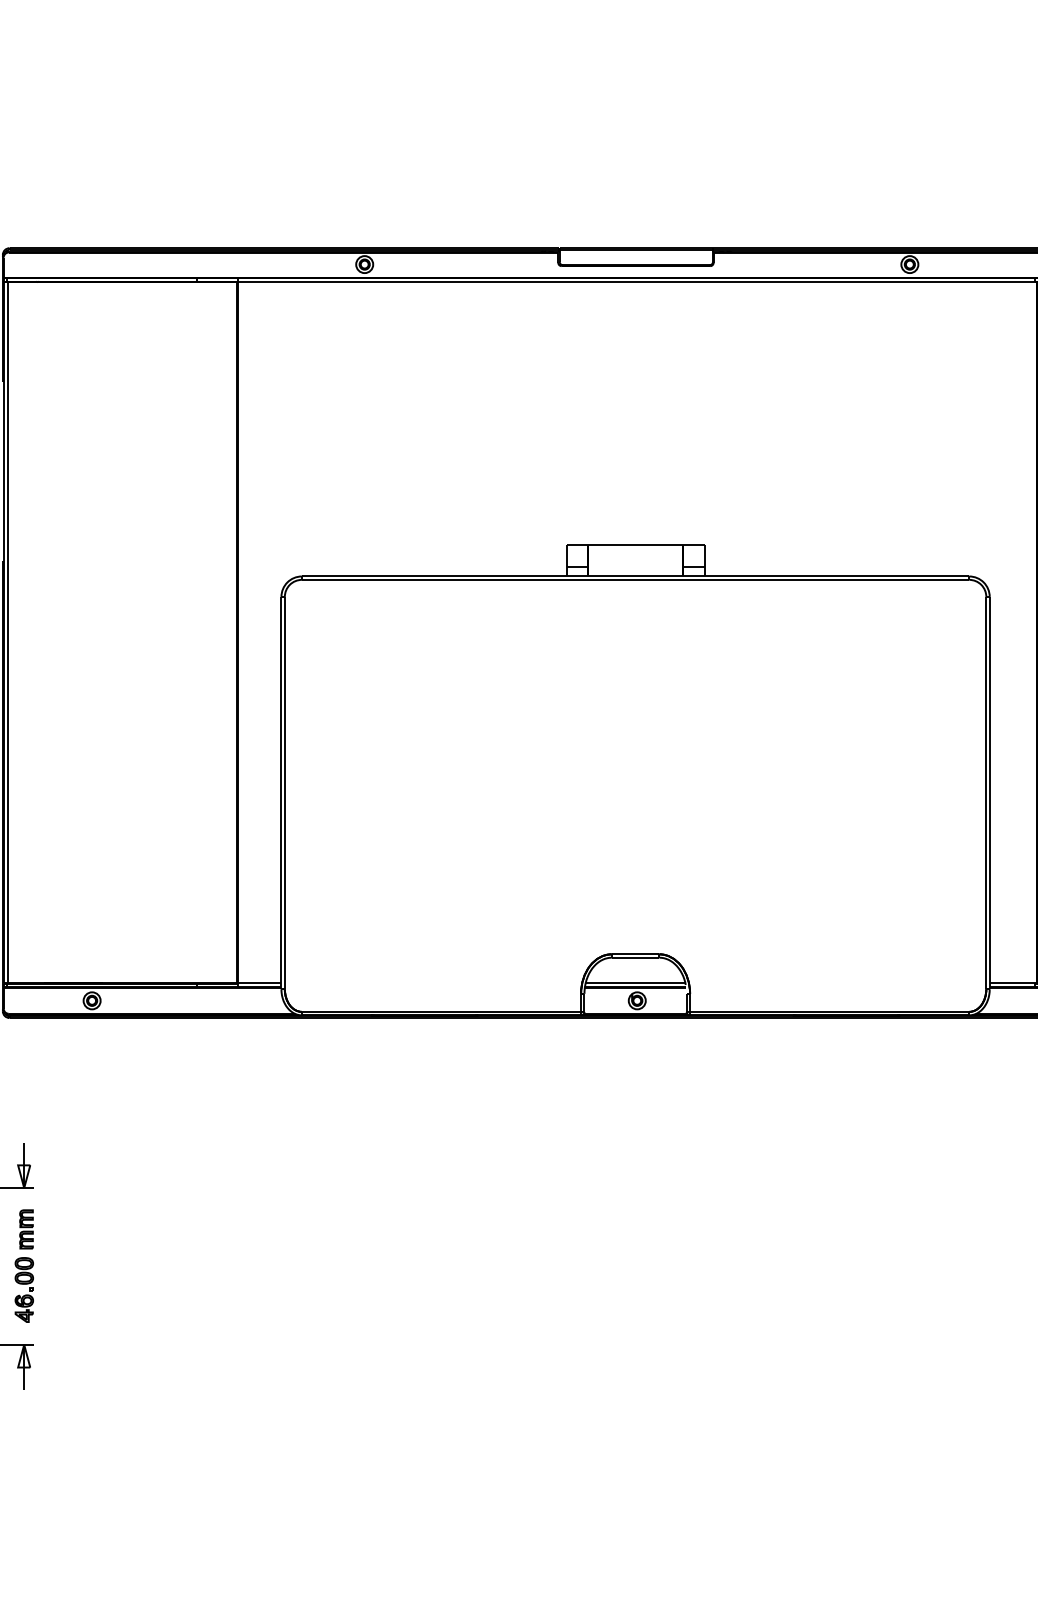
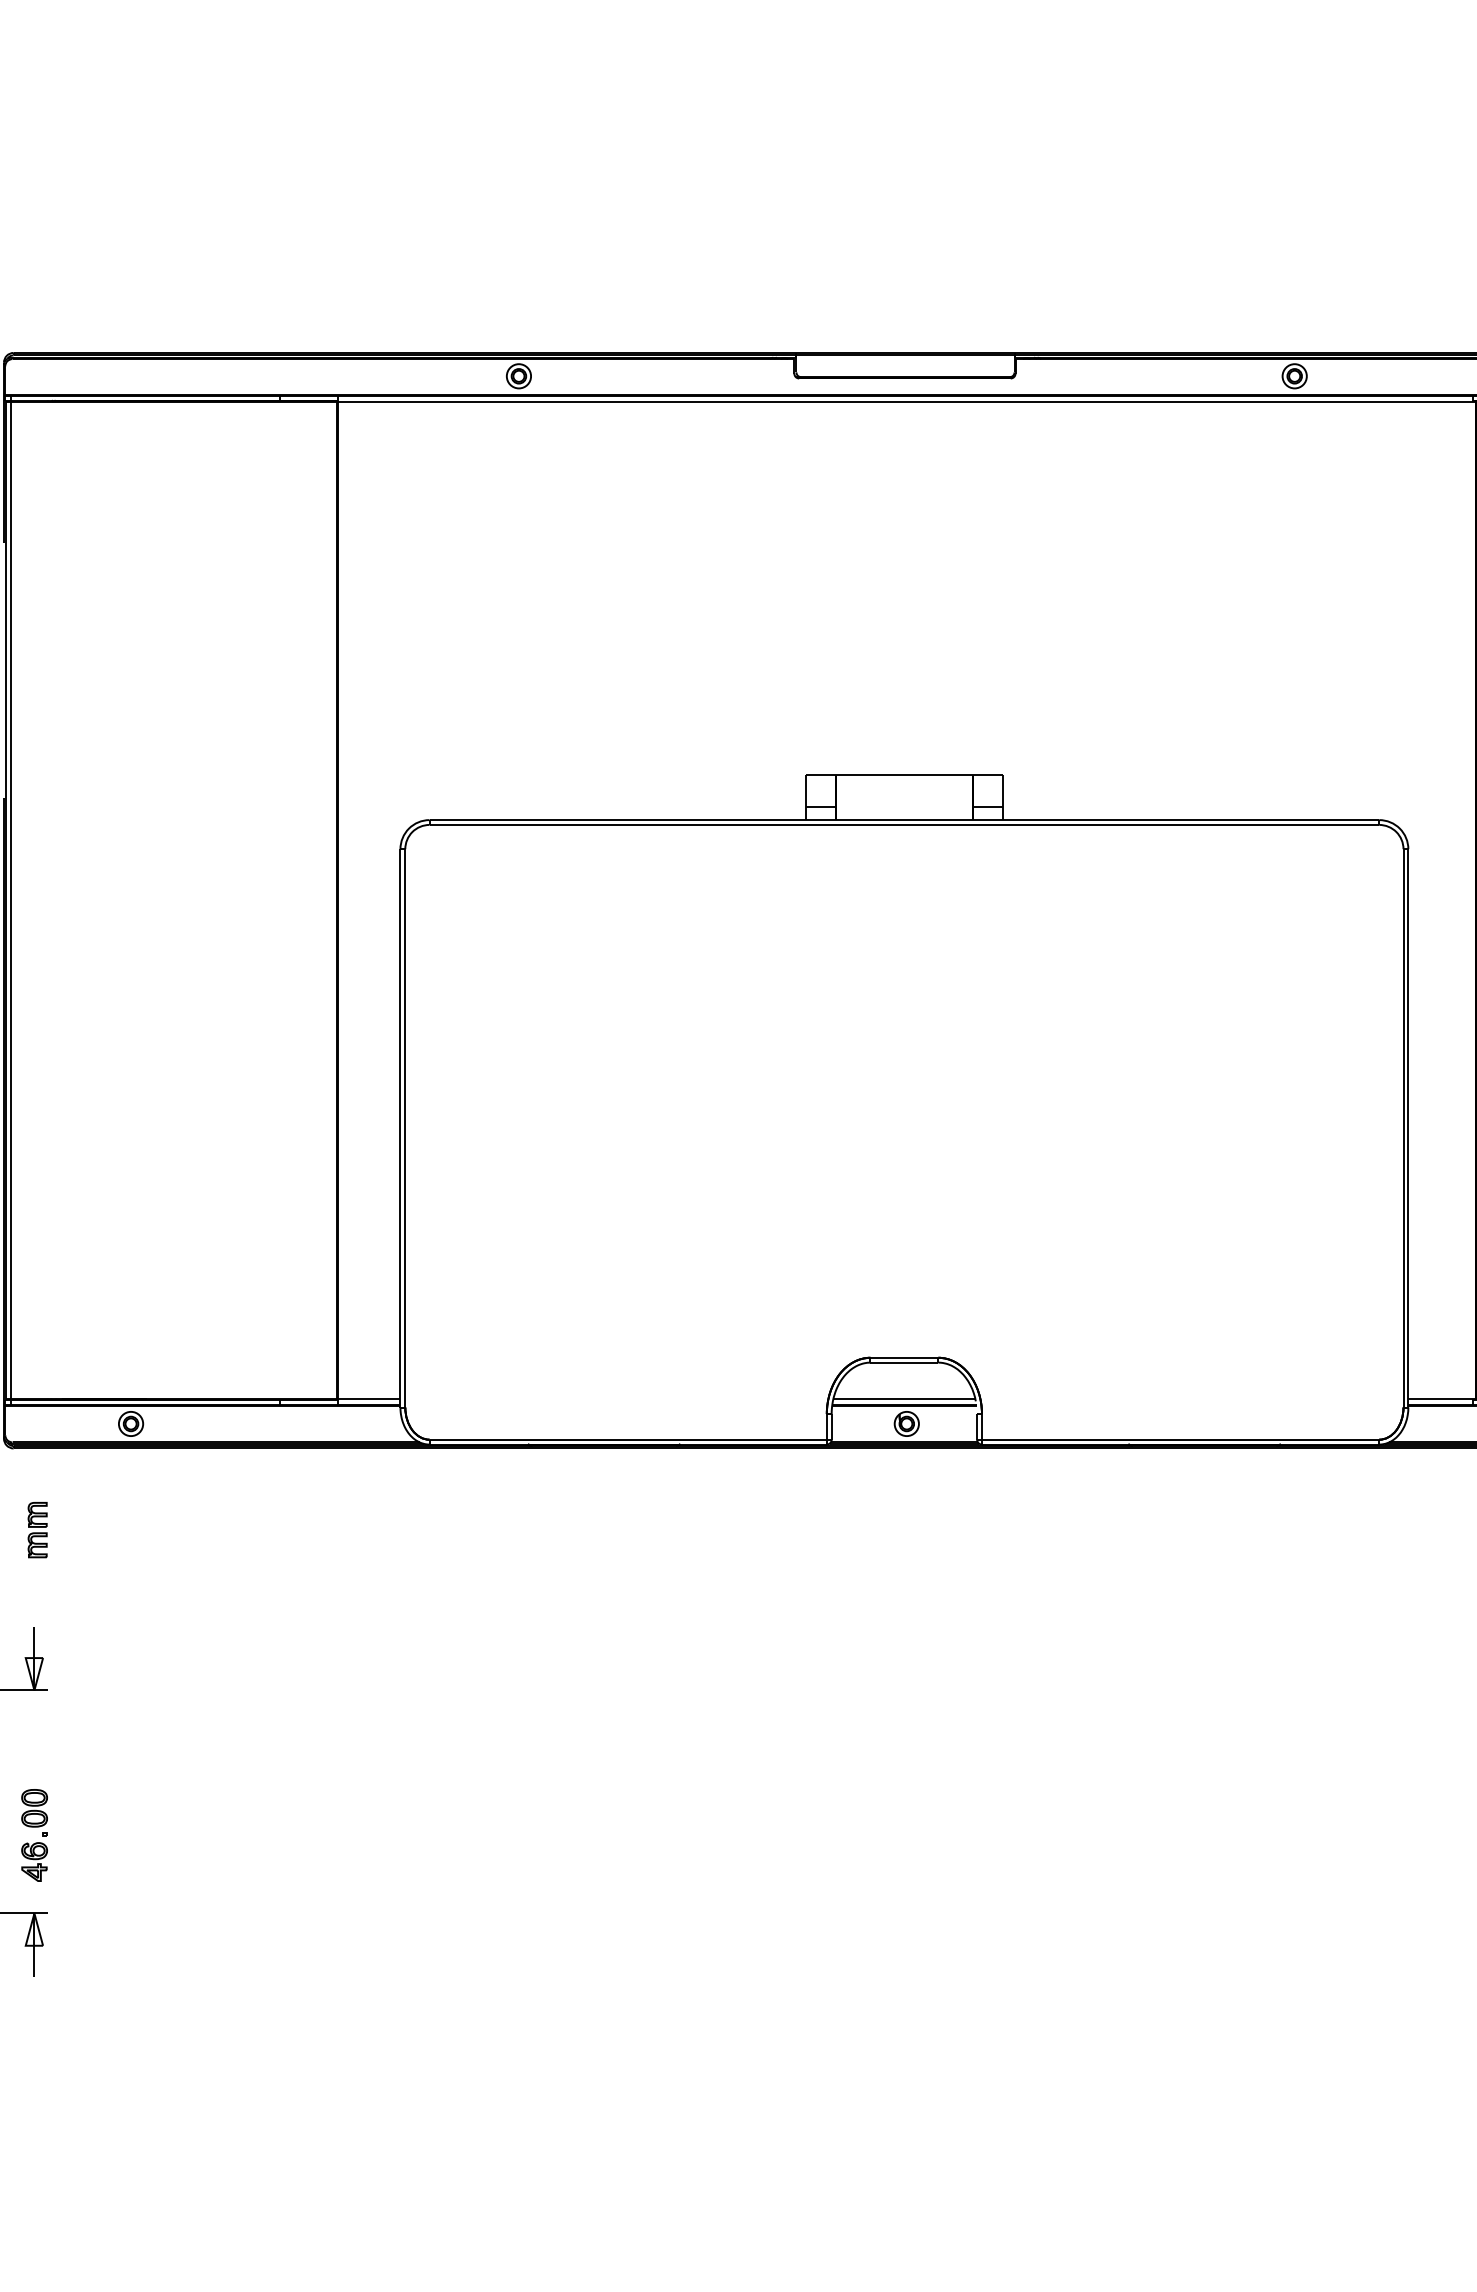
part: (26, 1229) -> (37, 1530), moved

